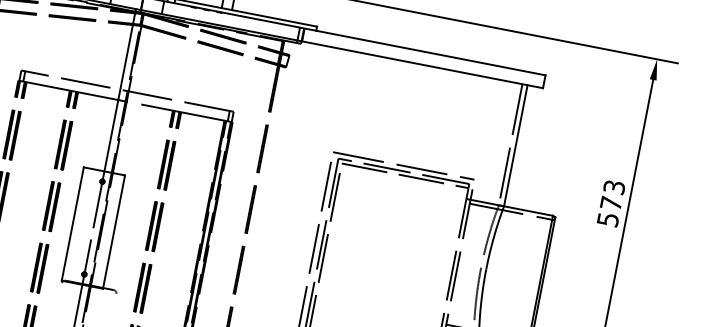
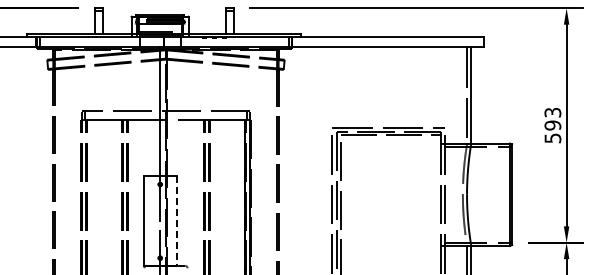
text: (610, 203) -> (552, 125), 573 -> 593
line: (113, 232) -> (176, 221), solid -> dashed

